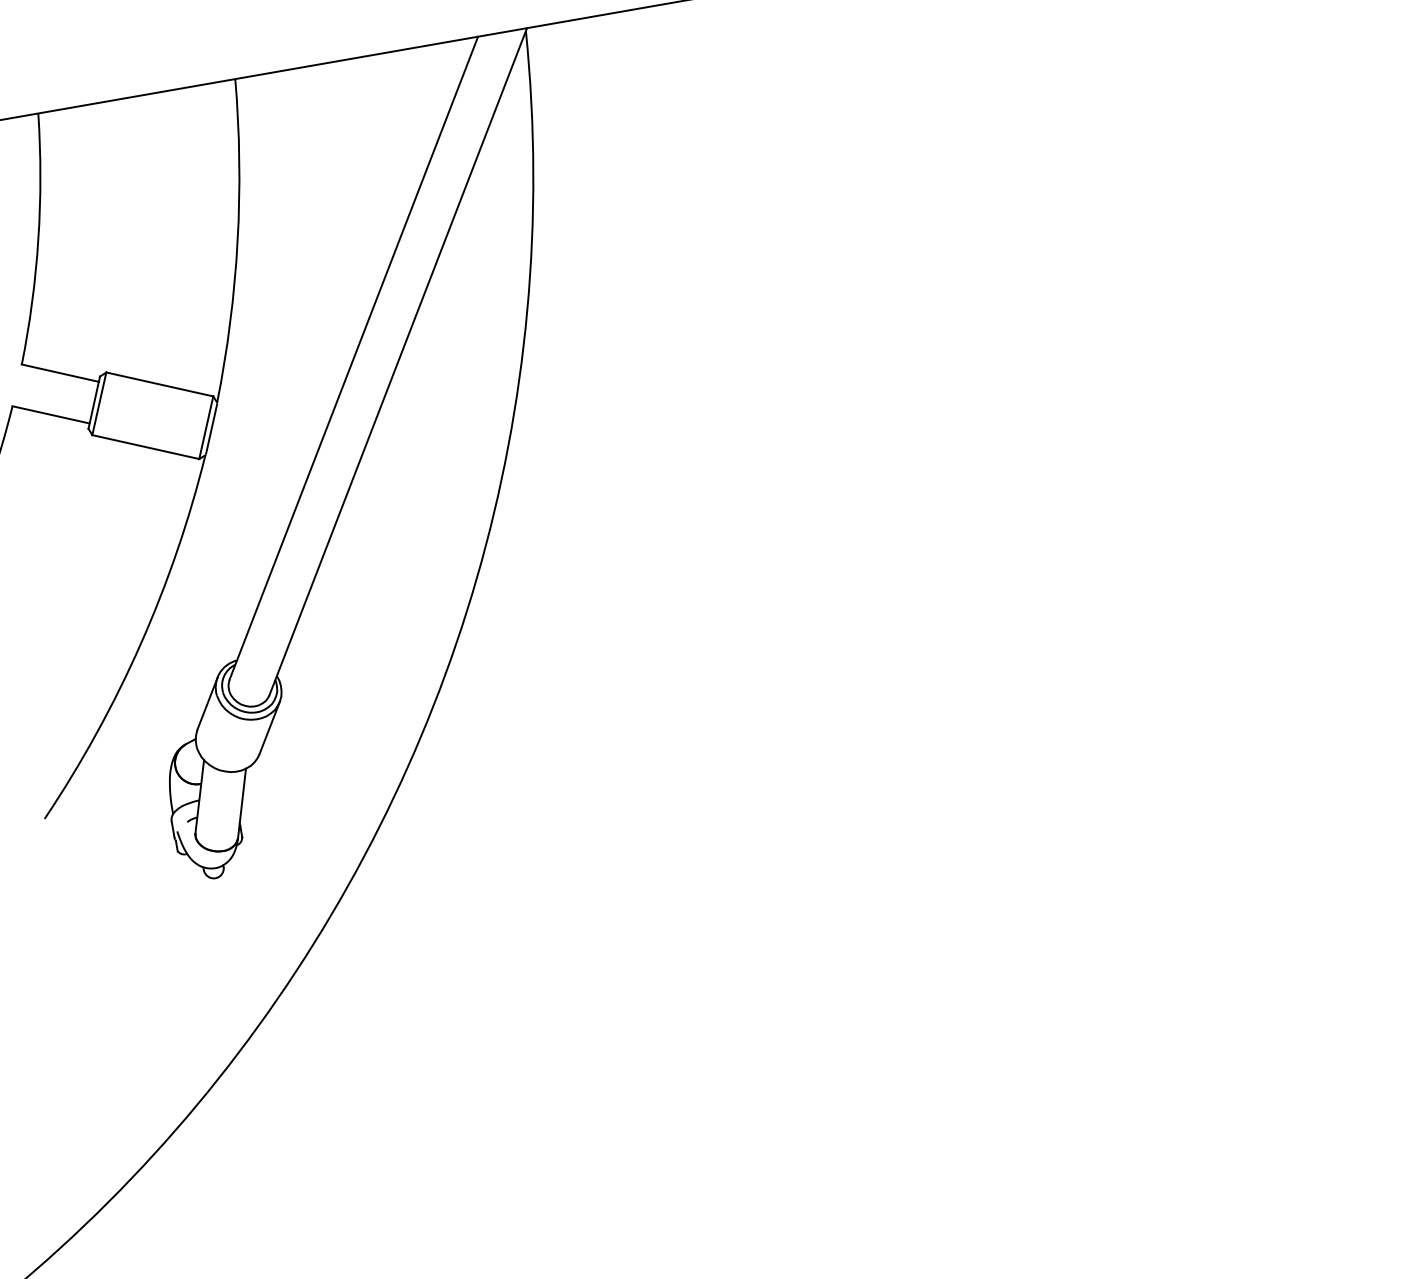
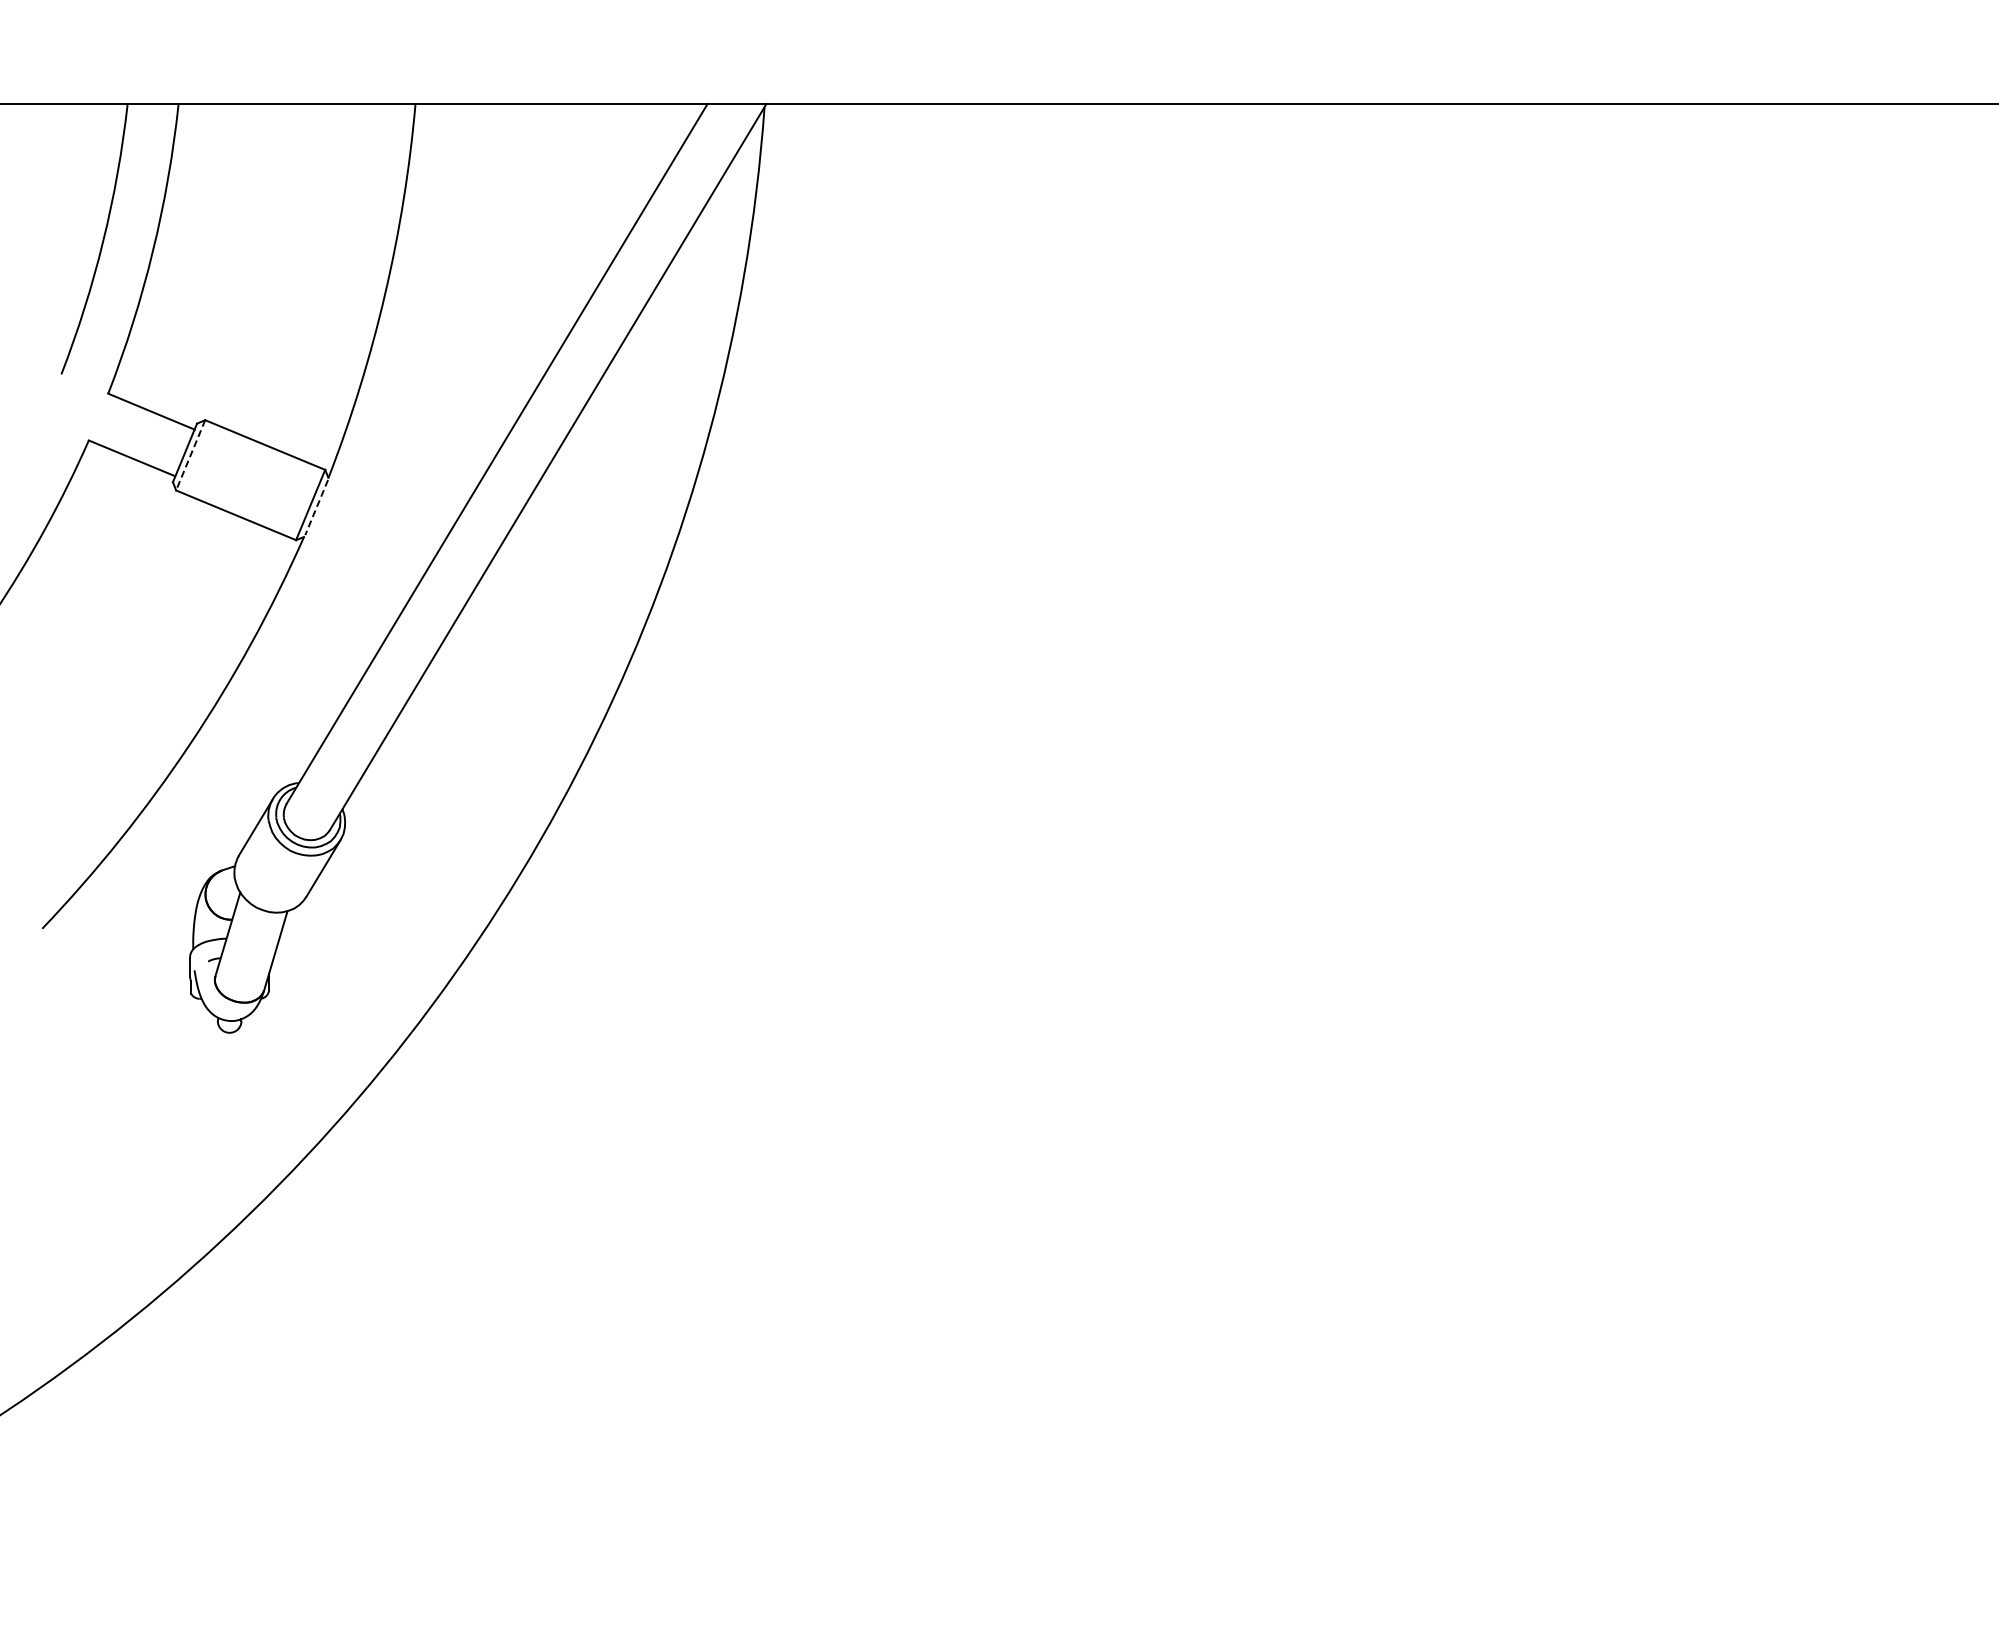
line: (99, 403) -> (190, 455), solid -> dashed
line: (211, 428) -> (316, 507), solid -> dashed

